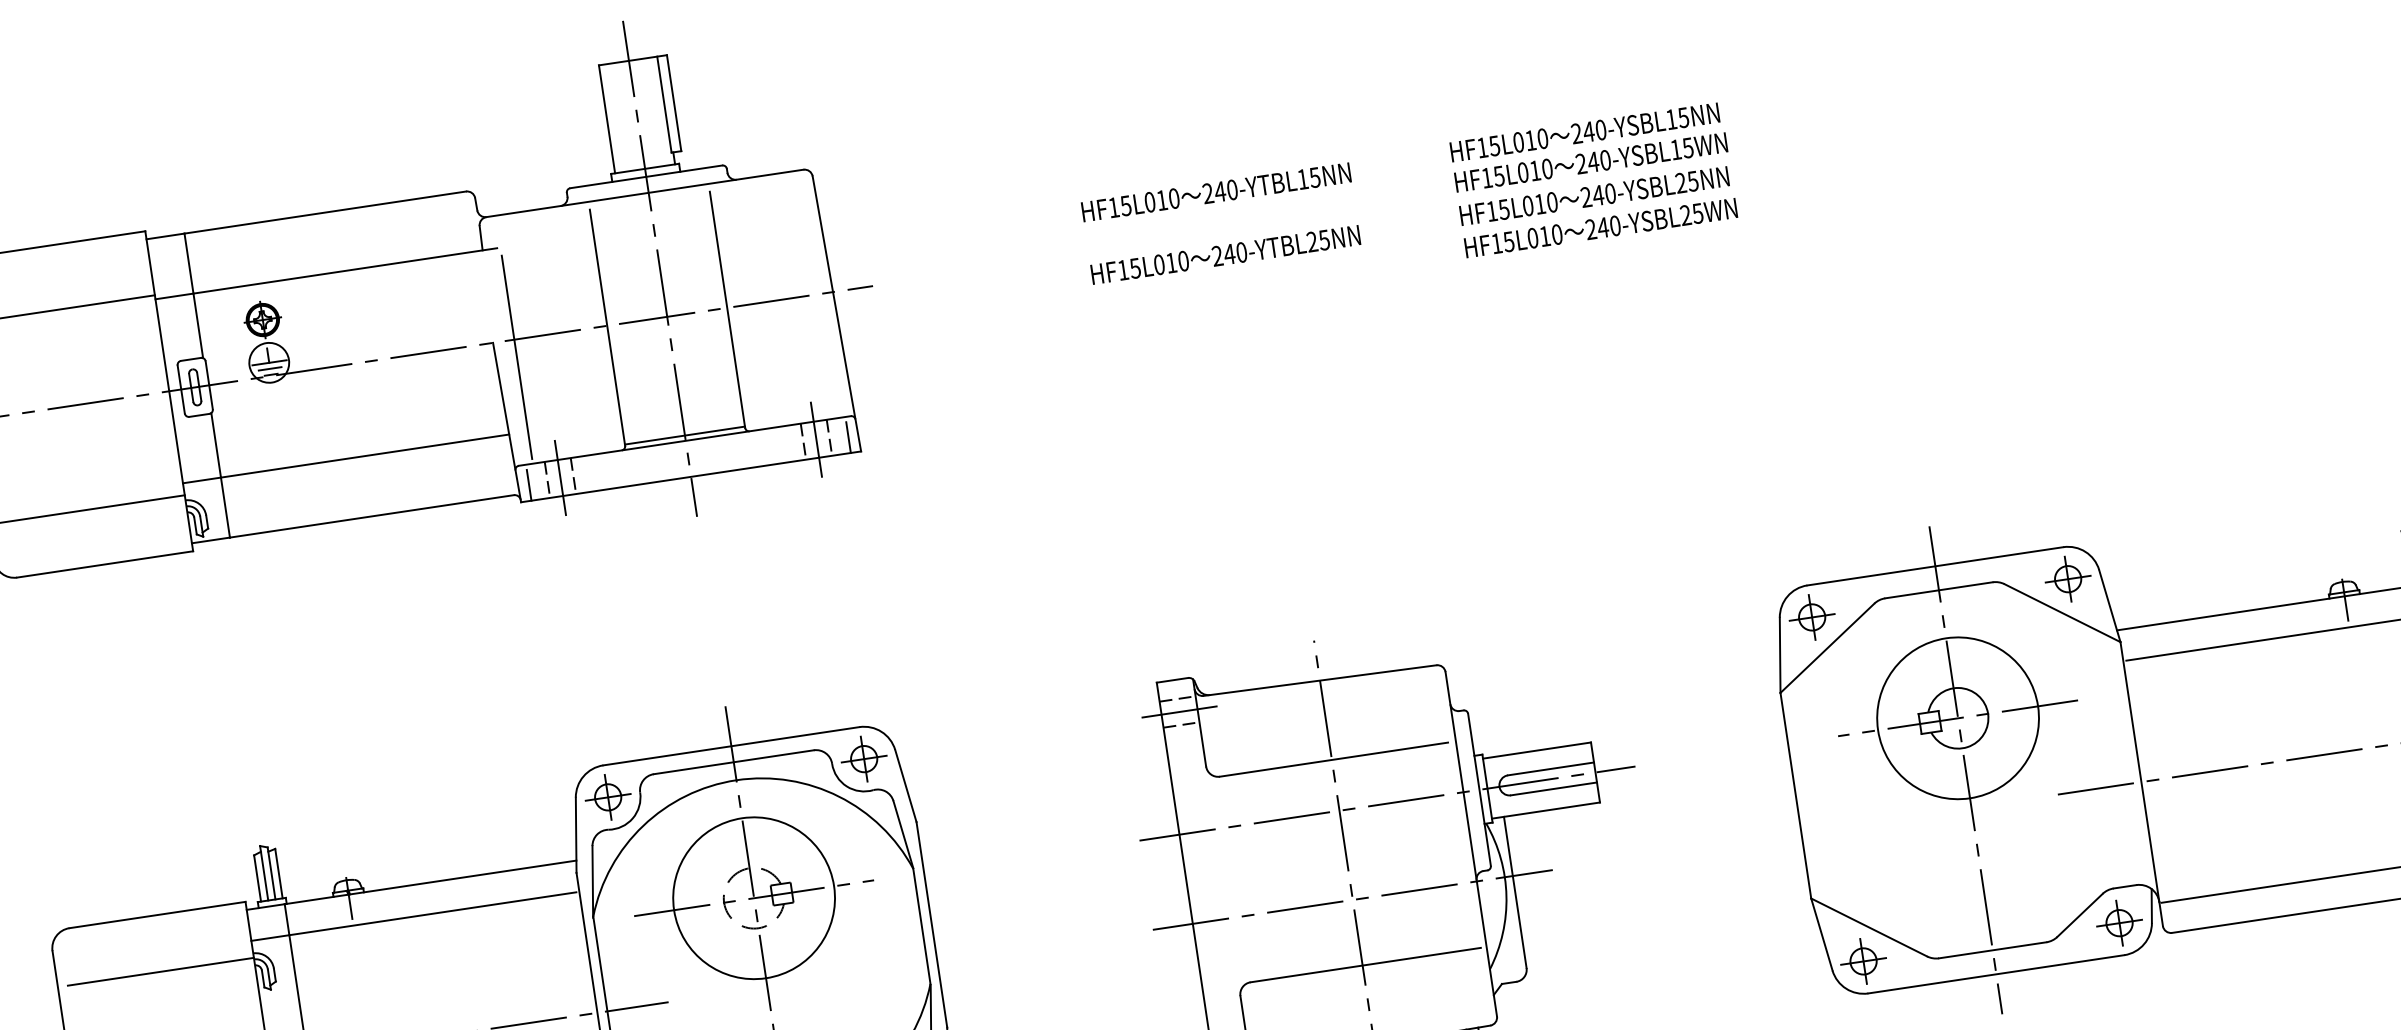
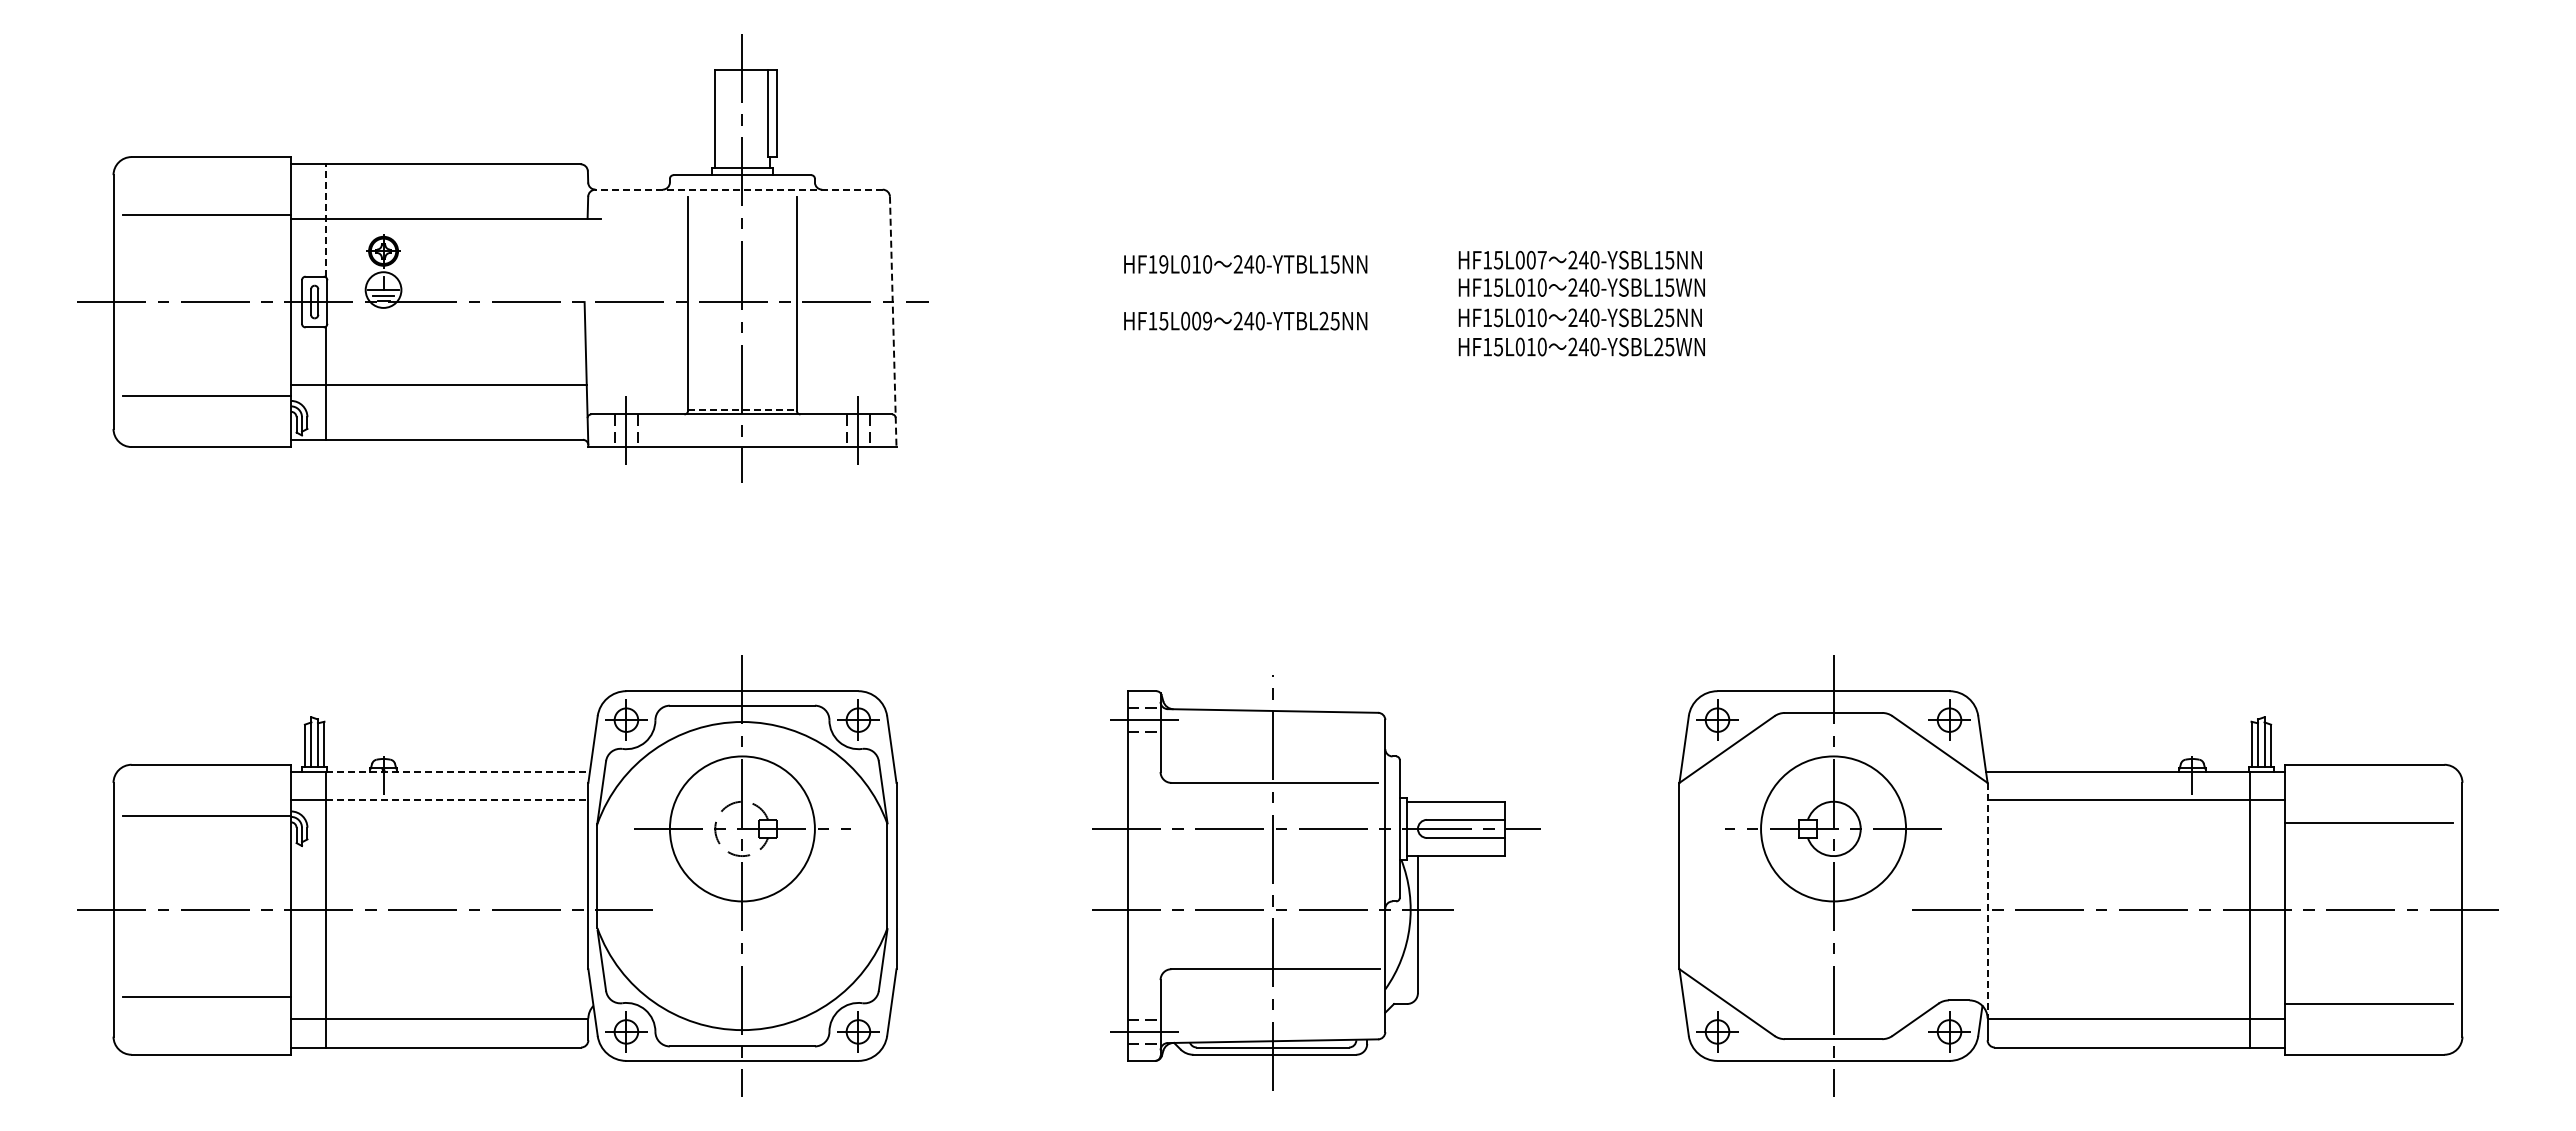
text: (1536, 138) -> (1536, 259), HF15L010 -> HF15L007
line: (645, 193) -> (739, 189), solid -> dashed
text: (1125, 205) -> (1163, 264), HF15L010 -> HF19L010
text: (1177, 261) -> (1202, 320), HF15L010 -> HF15L009
line: (193, 295) -> (325, 220), solid -> dashed
line: (837, 314) -> (893, 322), solid -> dashed
line: (516, 356) -> (603, 317), removed
line: (685, 435) -> (742, 409), solid -> dashed
line: (848, 437) -> (887, 433), removed
line: (528, 485) -> (597, 433), removed
line: (2139, 771) -> (1987, 900), solid -> dashed
line: (431, 882) -> (458, 772), solid -> dashed
line: (433, 914) -> (456, 800), solid -> dashed

